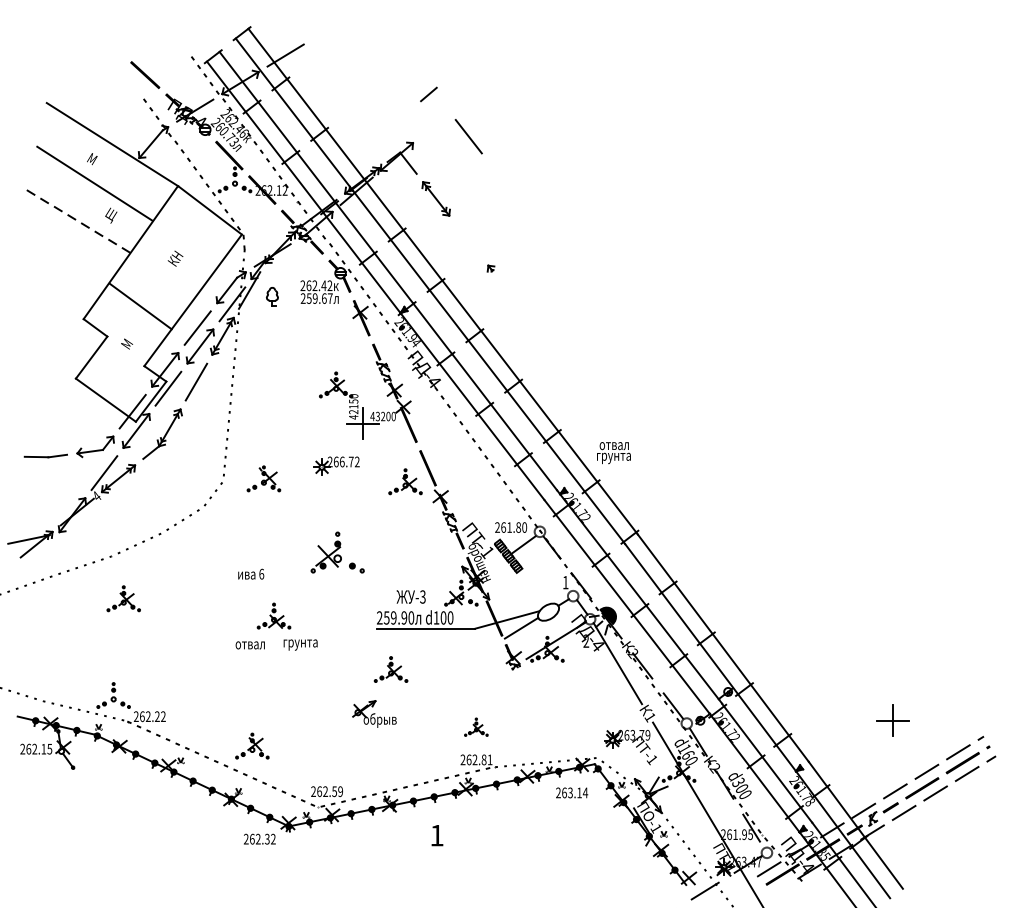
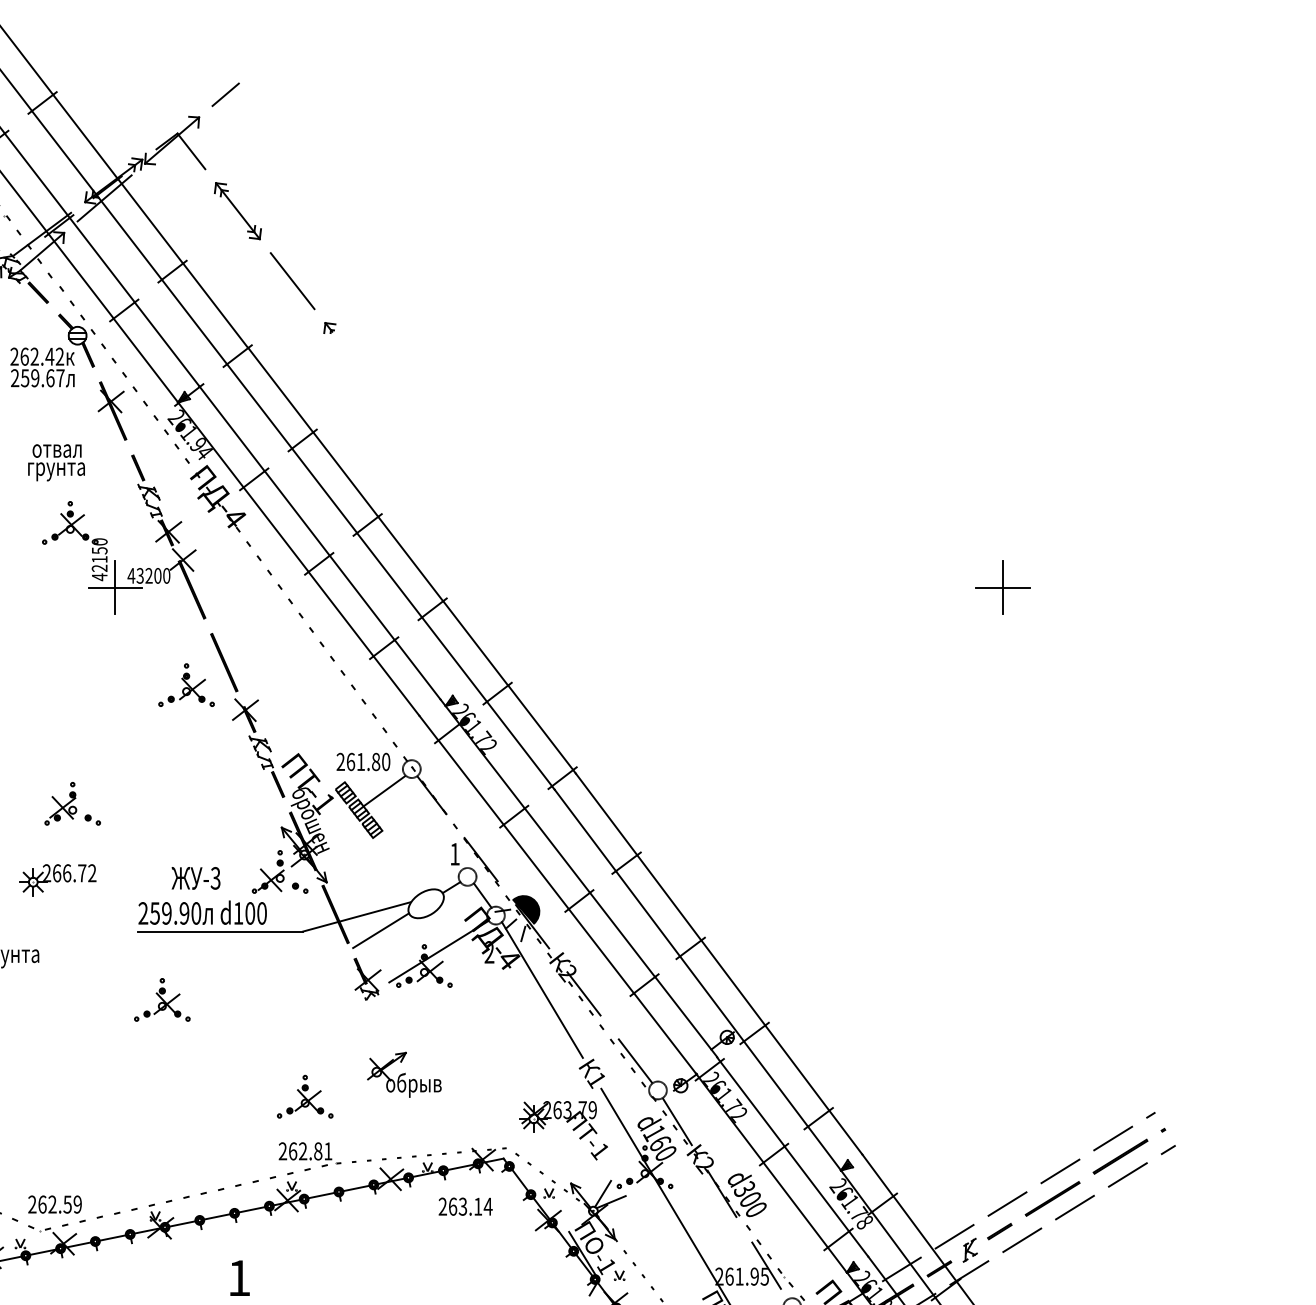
line: (428, 94) -> (225, 94), moved
line: (468, 136) -> (292, 280), moved
text: (613, 453) -> (55, 463), moved
part: (336, 465) -> (57, 879), moved
part: (337, 552) -> (72, 803), size x0.62
part: (374, 713) -> (404, 1073), moved
part: (892, 720) -> (1002, 587), moved
part: (476, 726) -> (305, 1095), size x1.43

